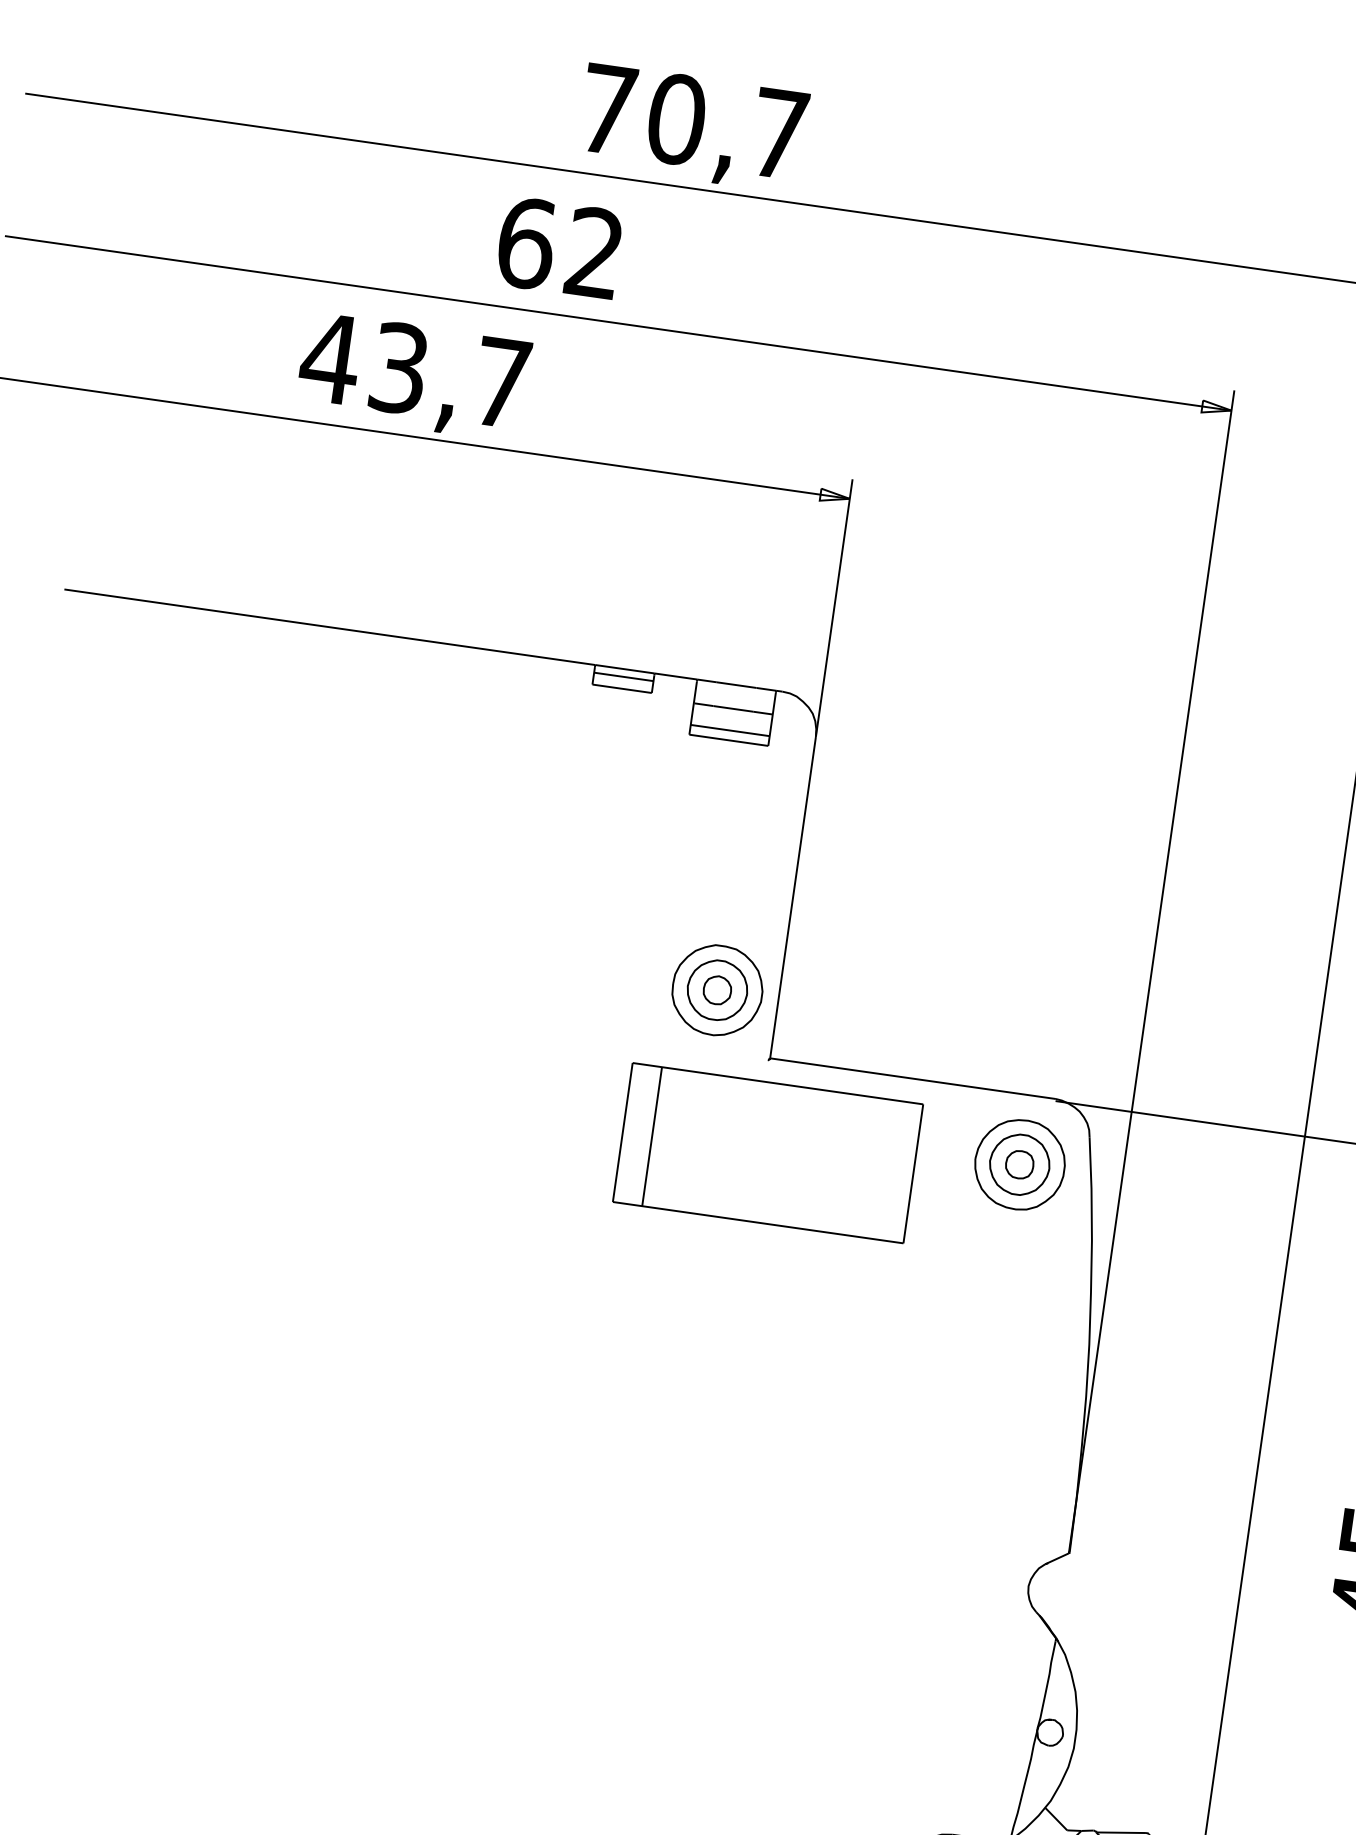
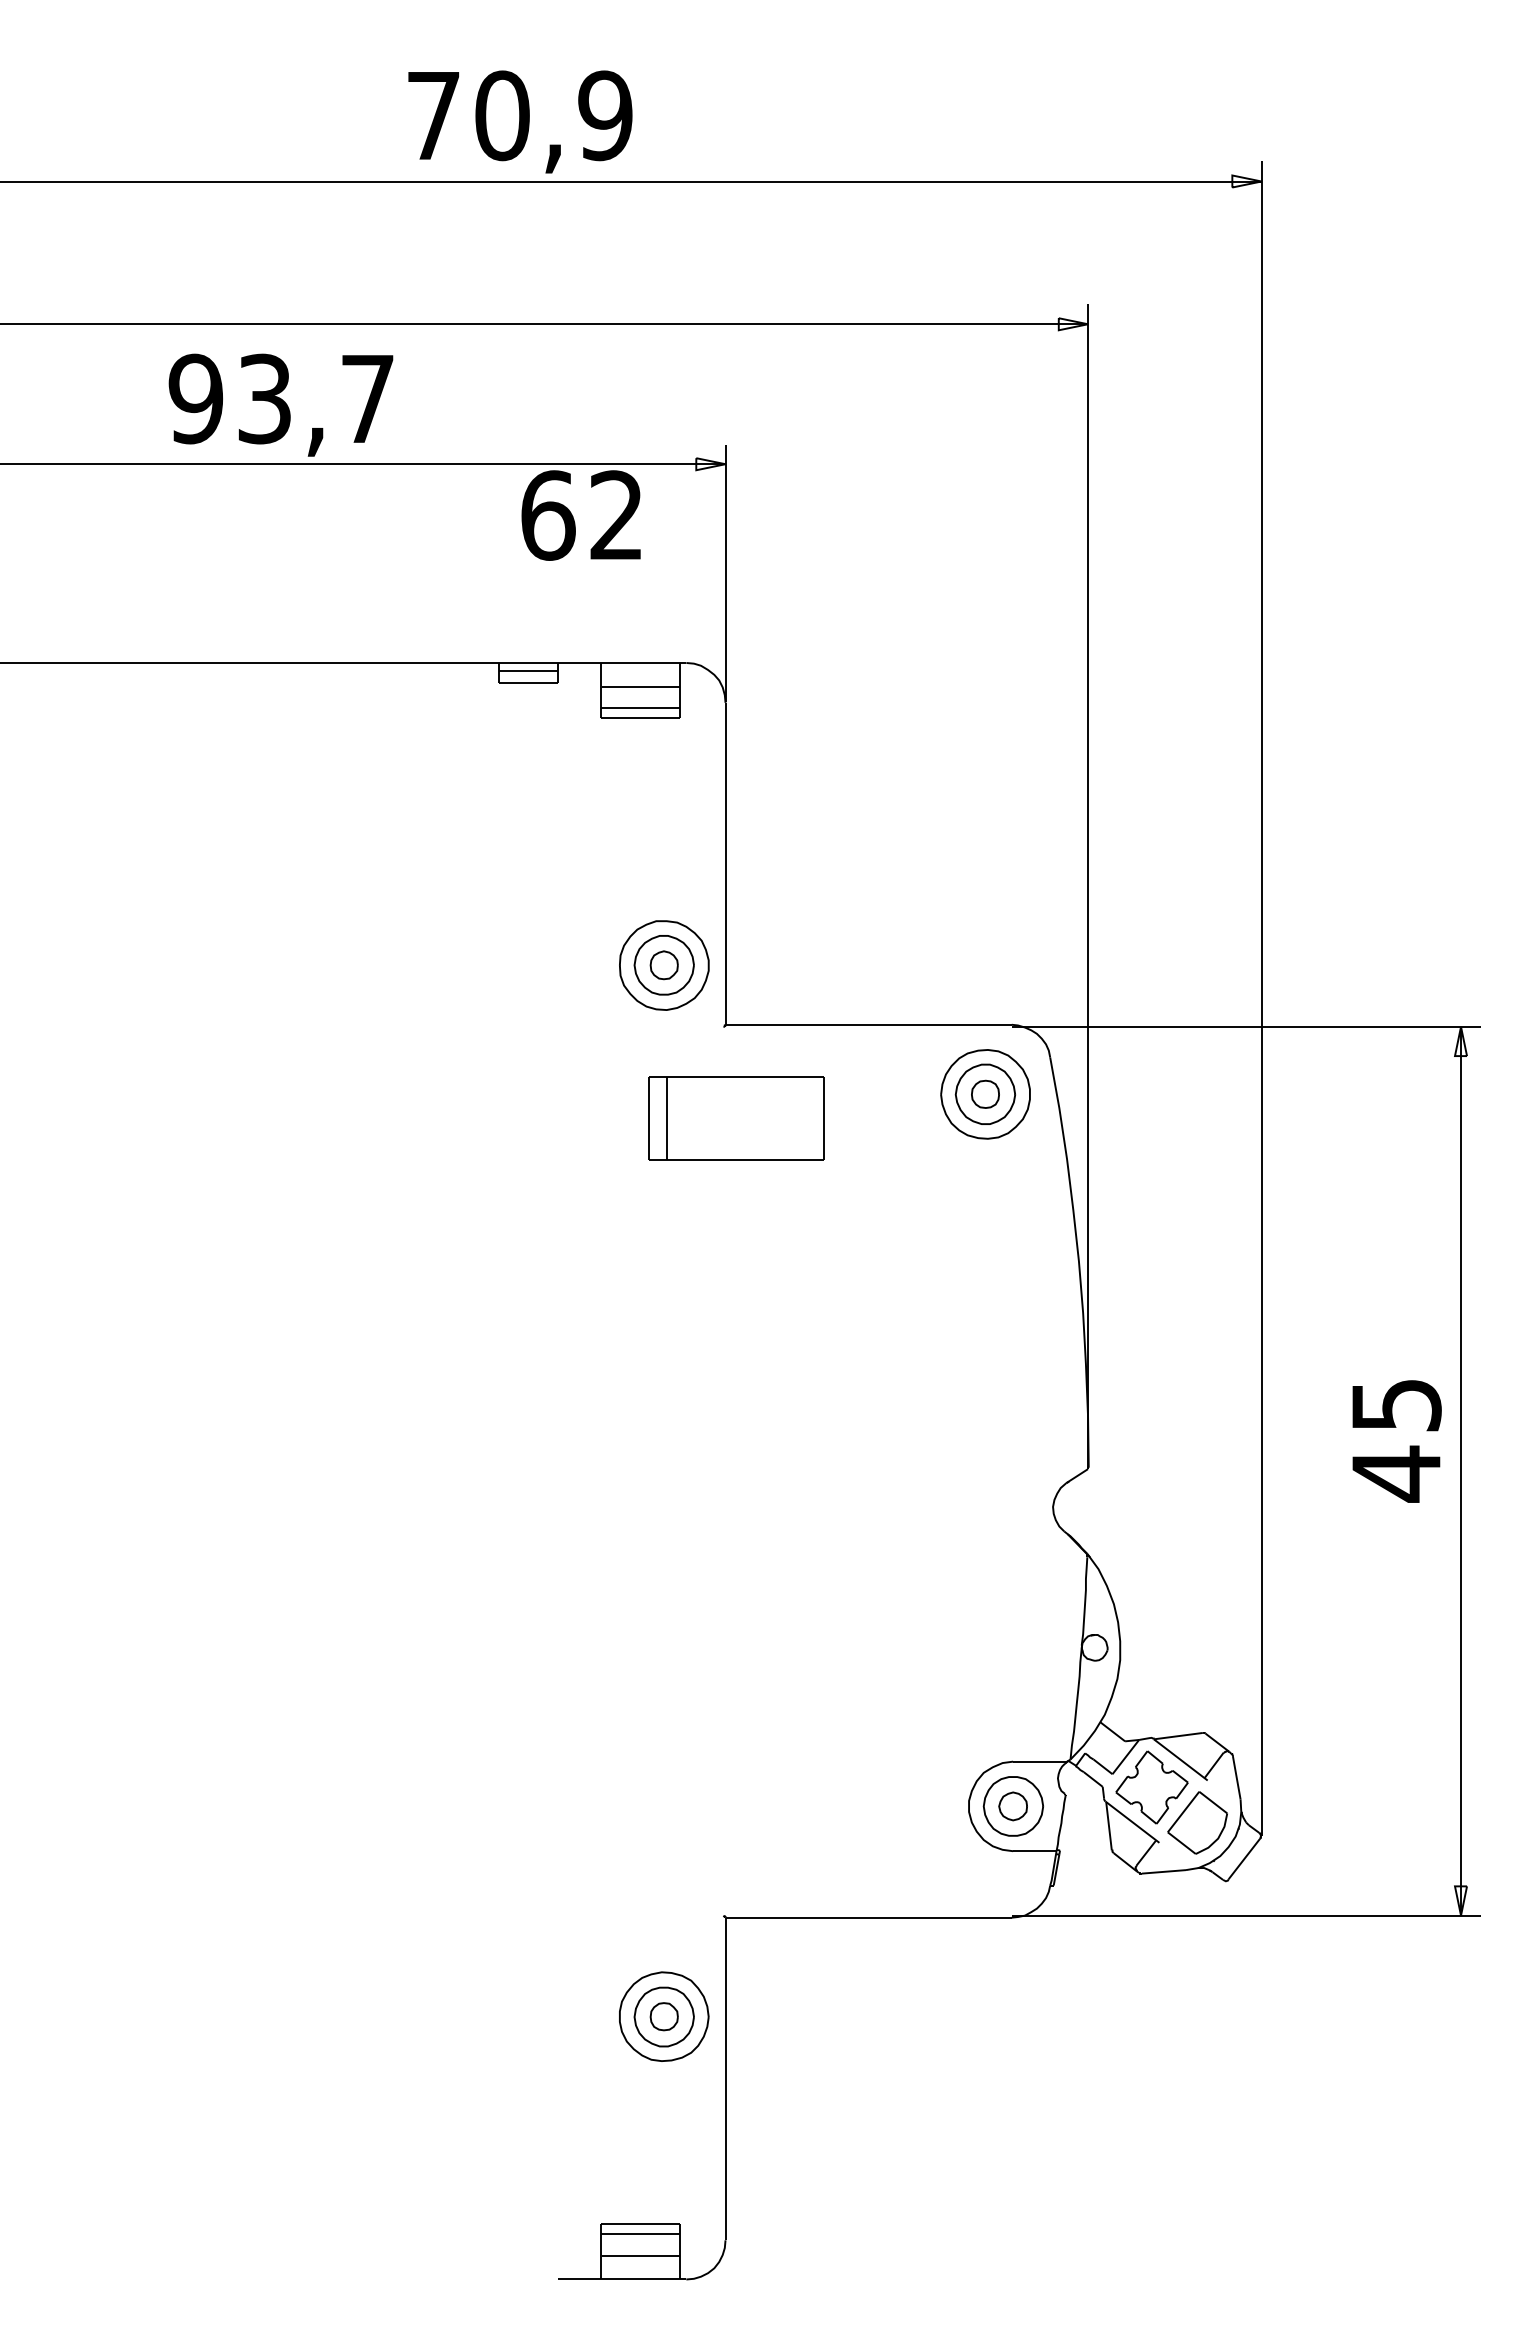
text: (779, 133) -> (605, 115), 70,7 -> 70,9
text: (558, 247) -> (580, 515), moved
text: (330, 357) -> (195, 398), 43,7 -> 93,7
part: (767, 1153) -> (736, 1118), size x0.6

